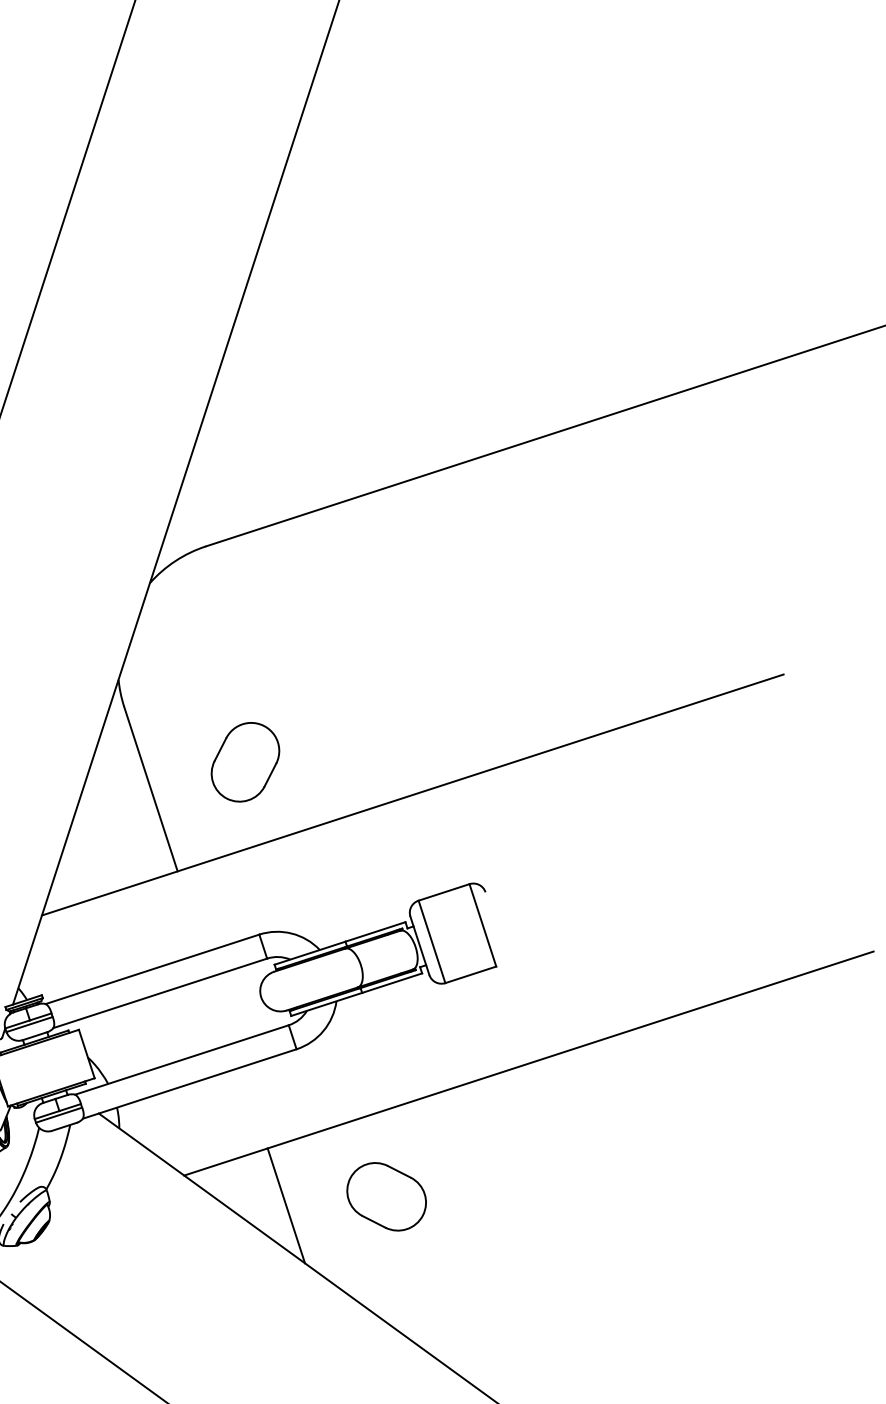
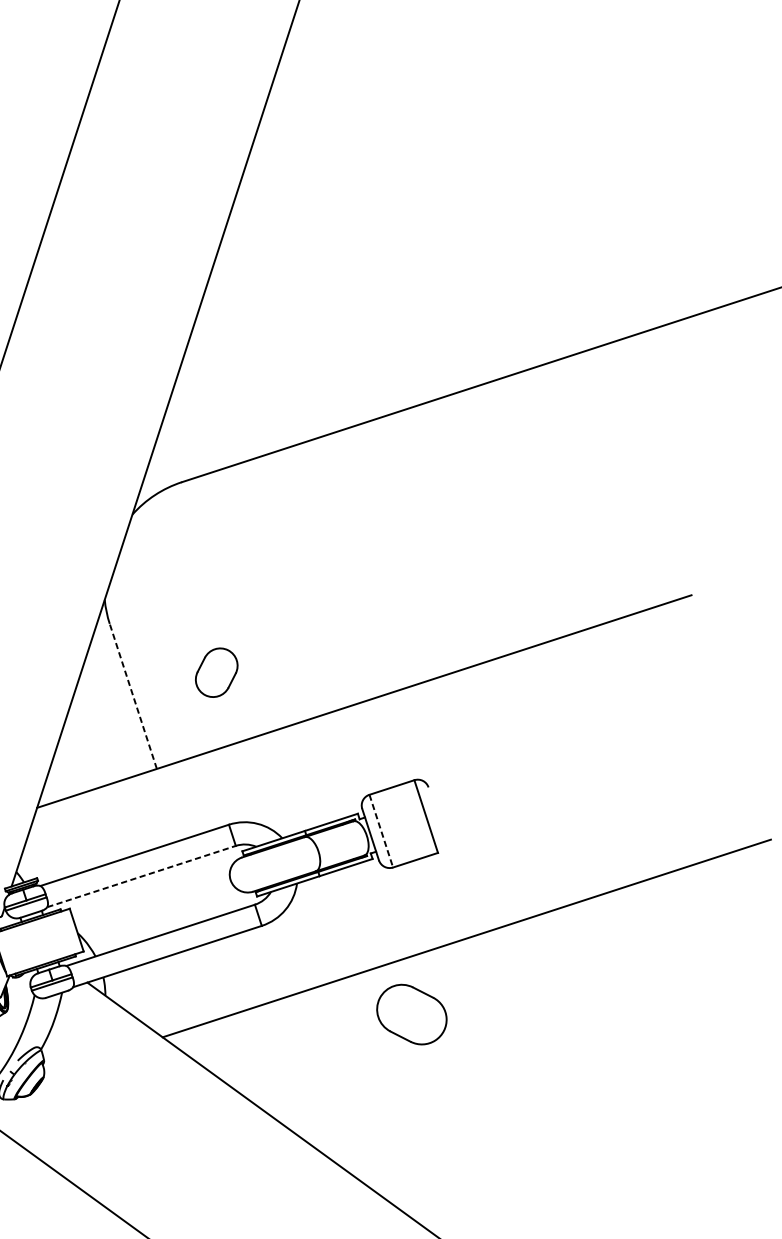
part: (245, 762) -> (216, 672), size x0.7
line: (150, 788) -> (132, 695), solid -> dashed
line: (432, 942) -> (381, 831), solid -> dashed
line: (160, 993) -> (141, 876), solid -> dashed
part: (386, 1196) -> (411, 1014), moved
line: (286, 1205) -> (252, 1063), removed

